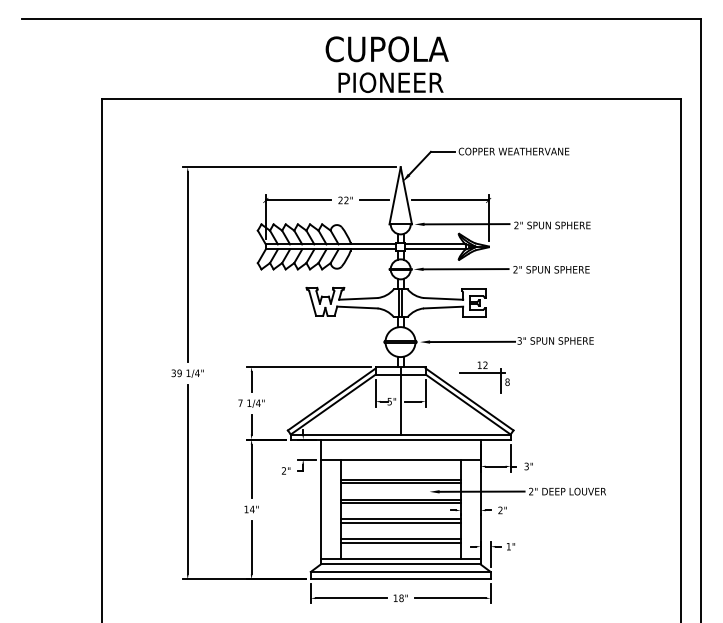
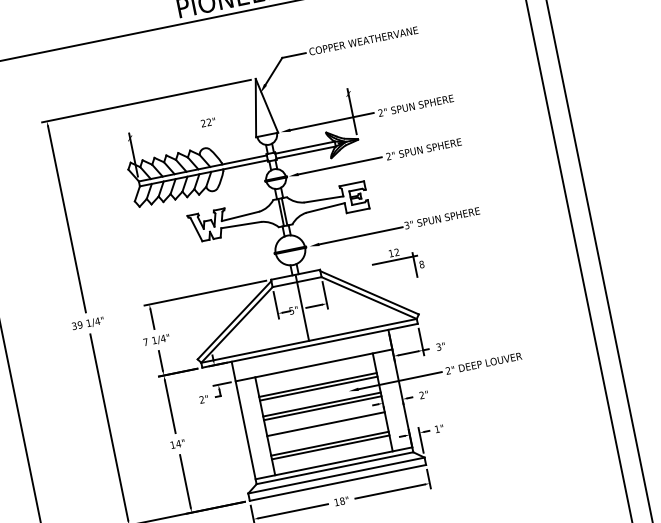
line: (298, 200) -> (162, 131), removed
line: (374, 200) -> (236, 116), removed
line: (450, 200) -> (311, 101), removed
part: (484, 377) -> (398, 264), moved
line: (400, 523) -> (326, 428), removed

